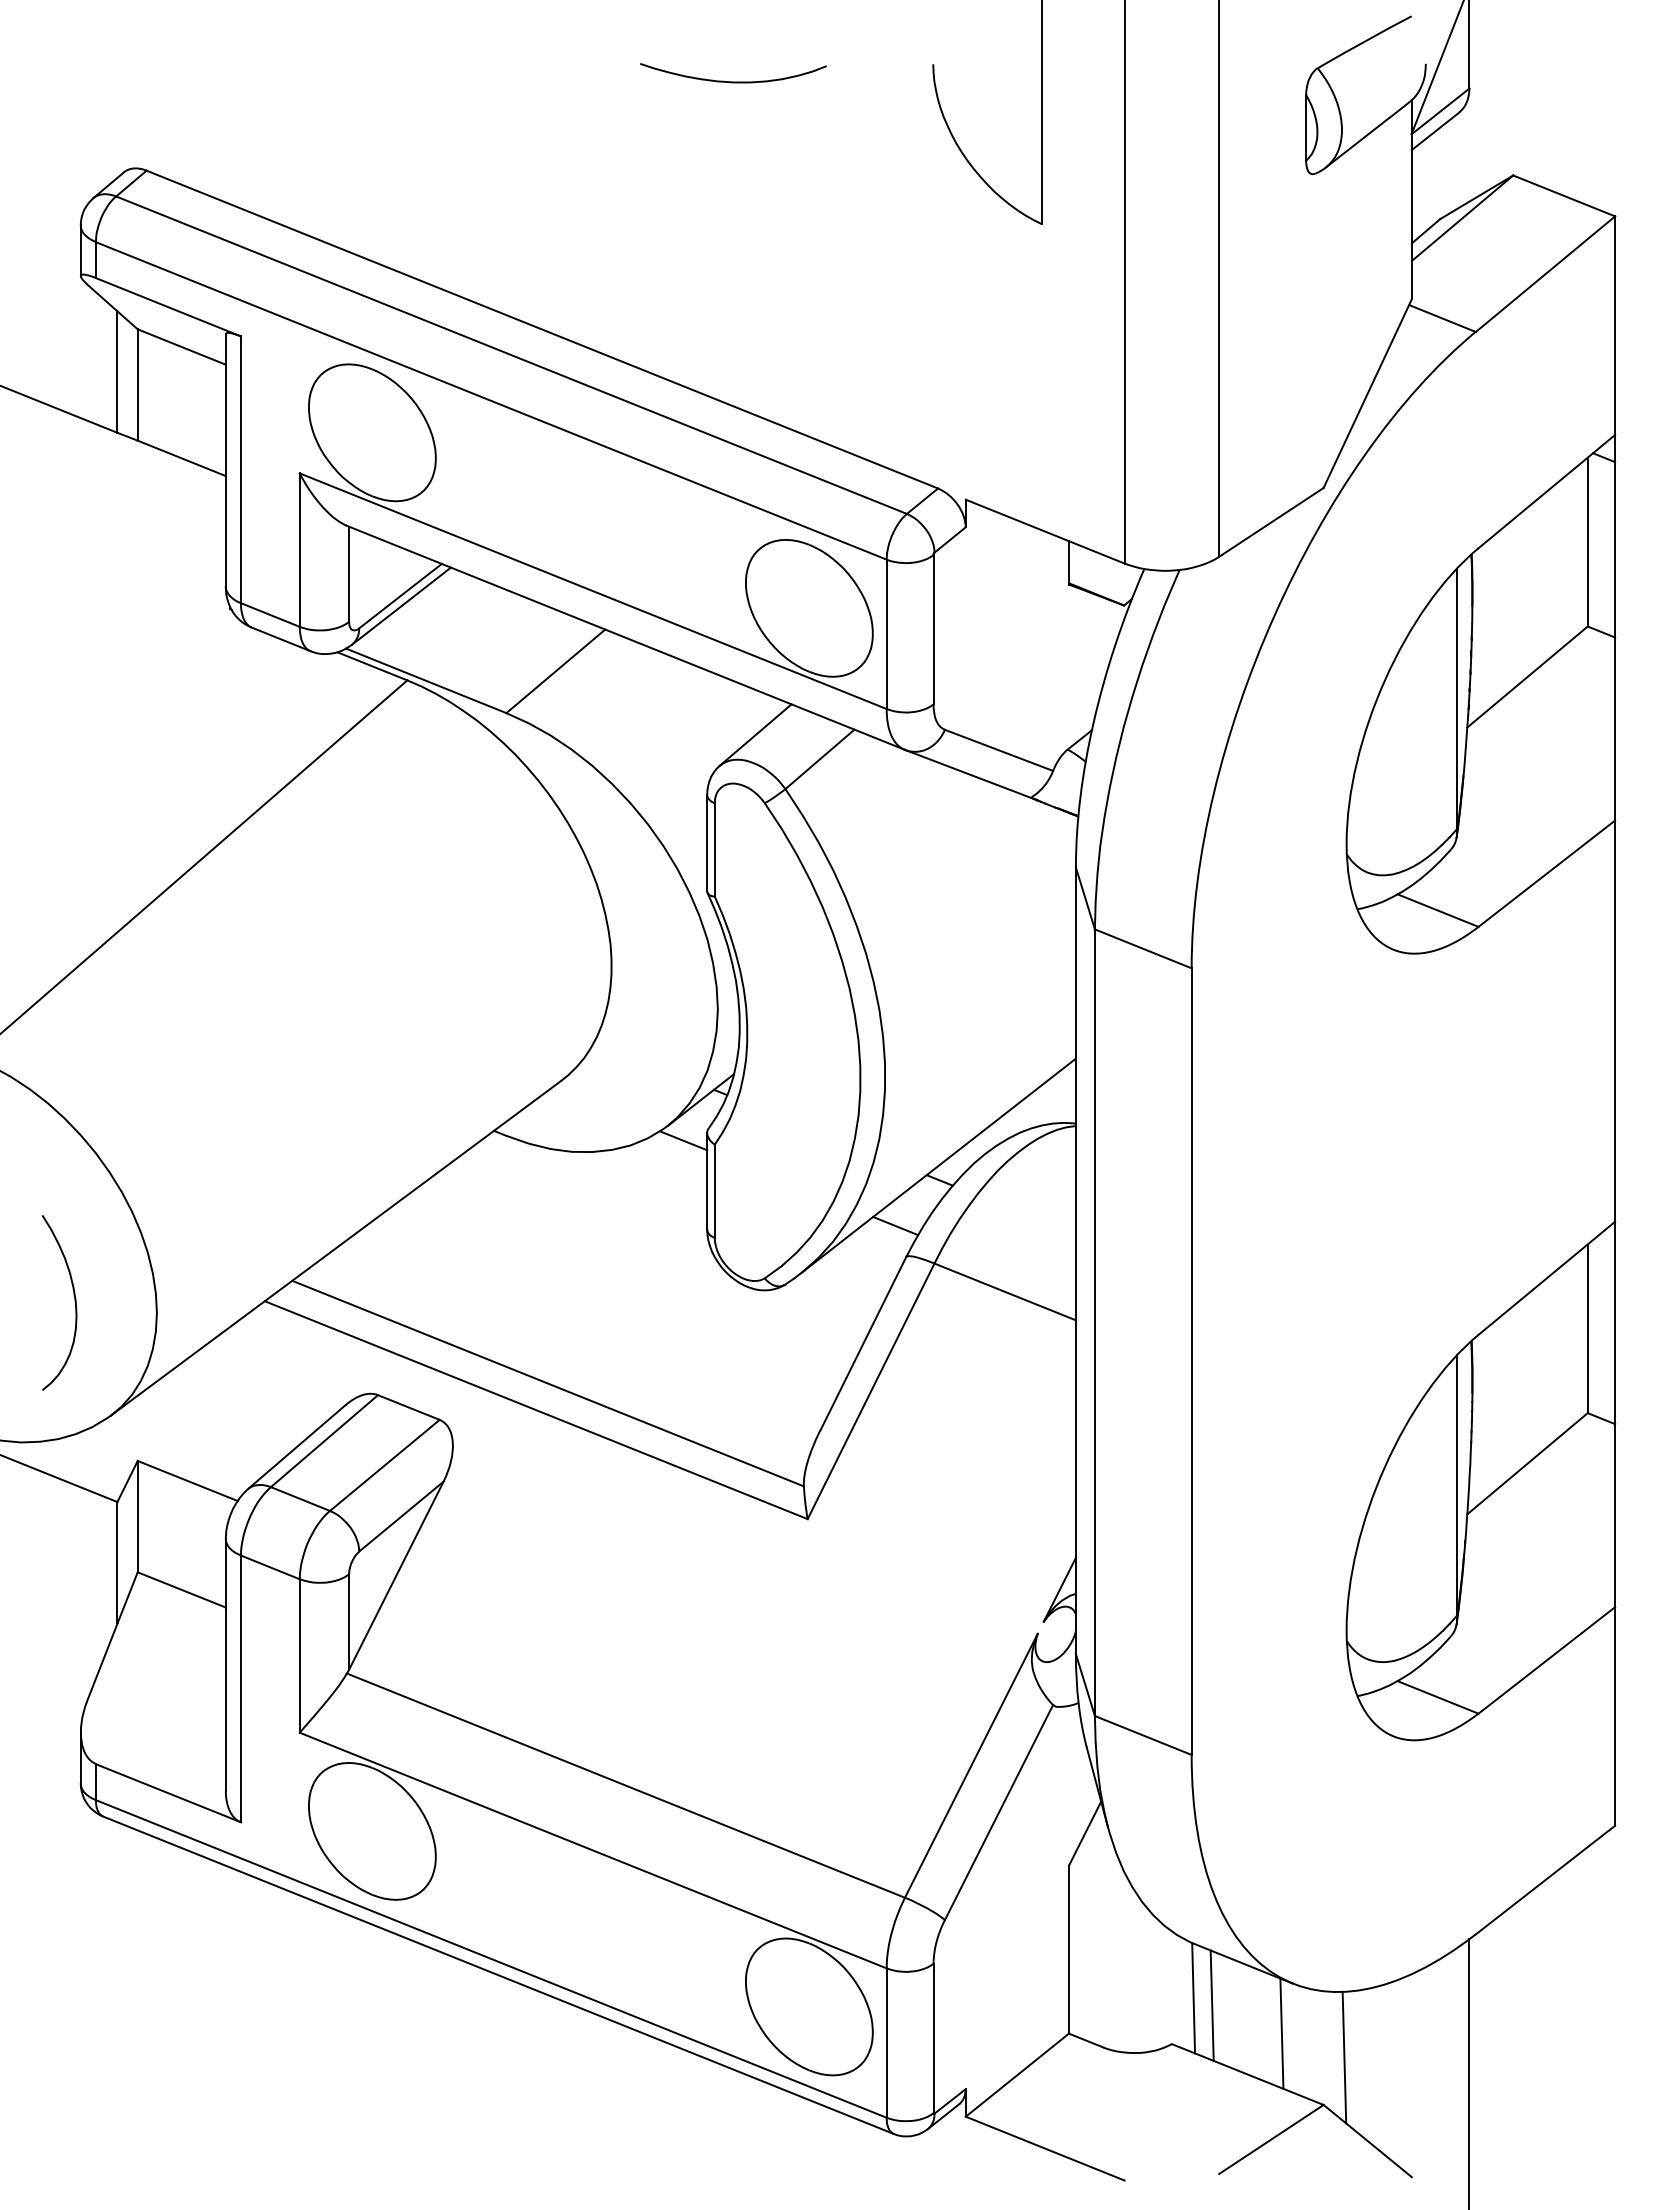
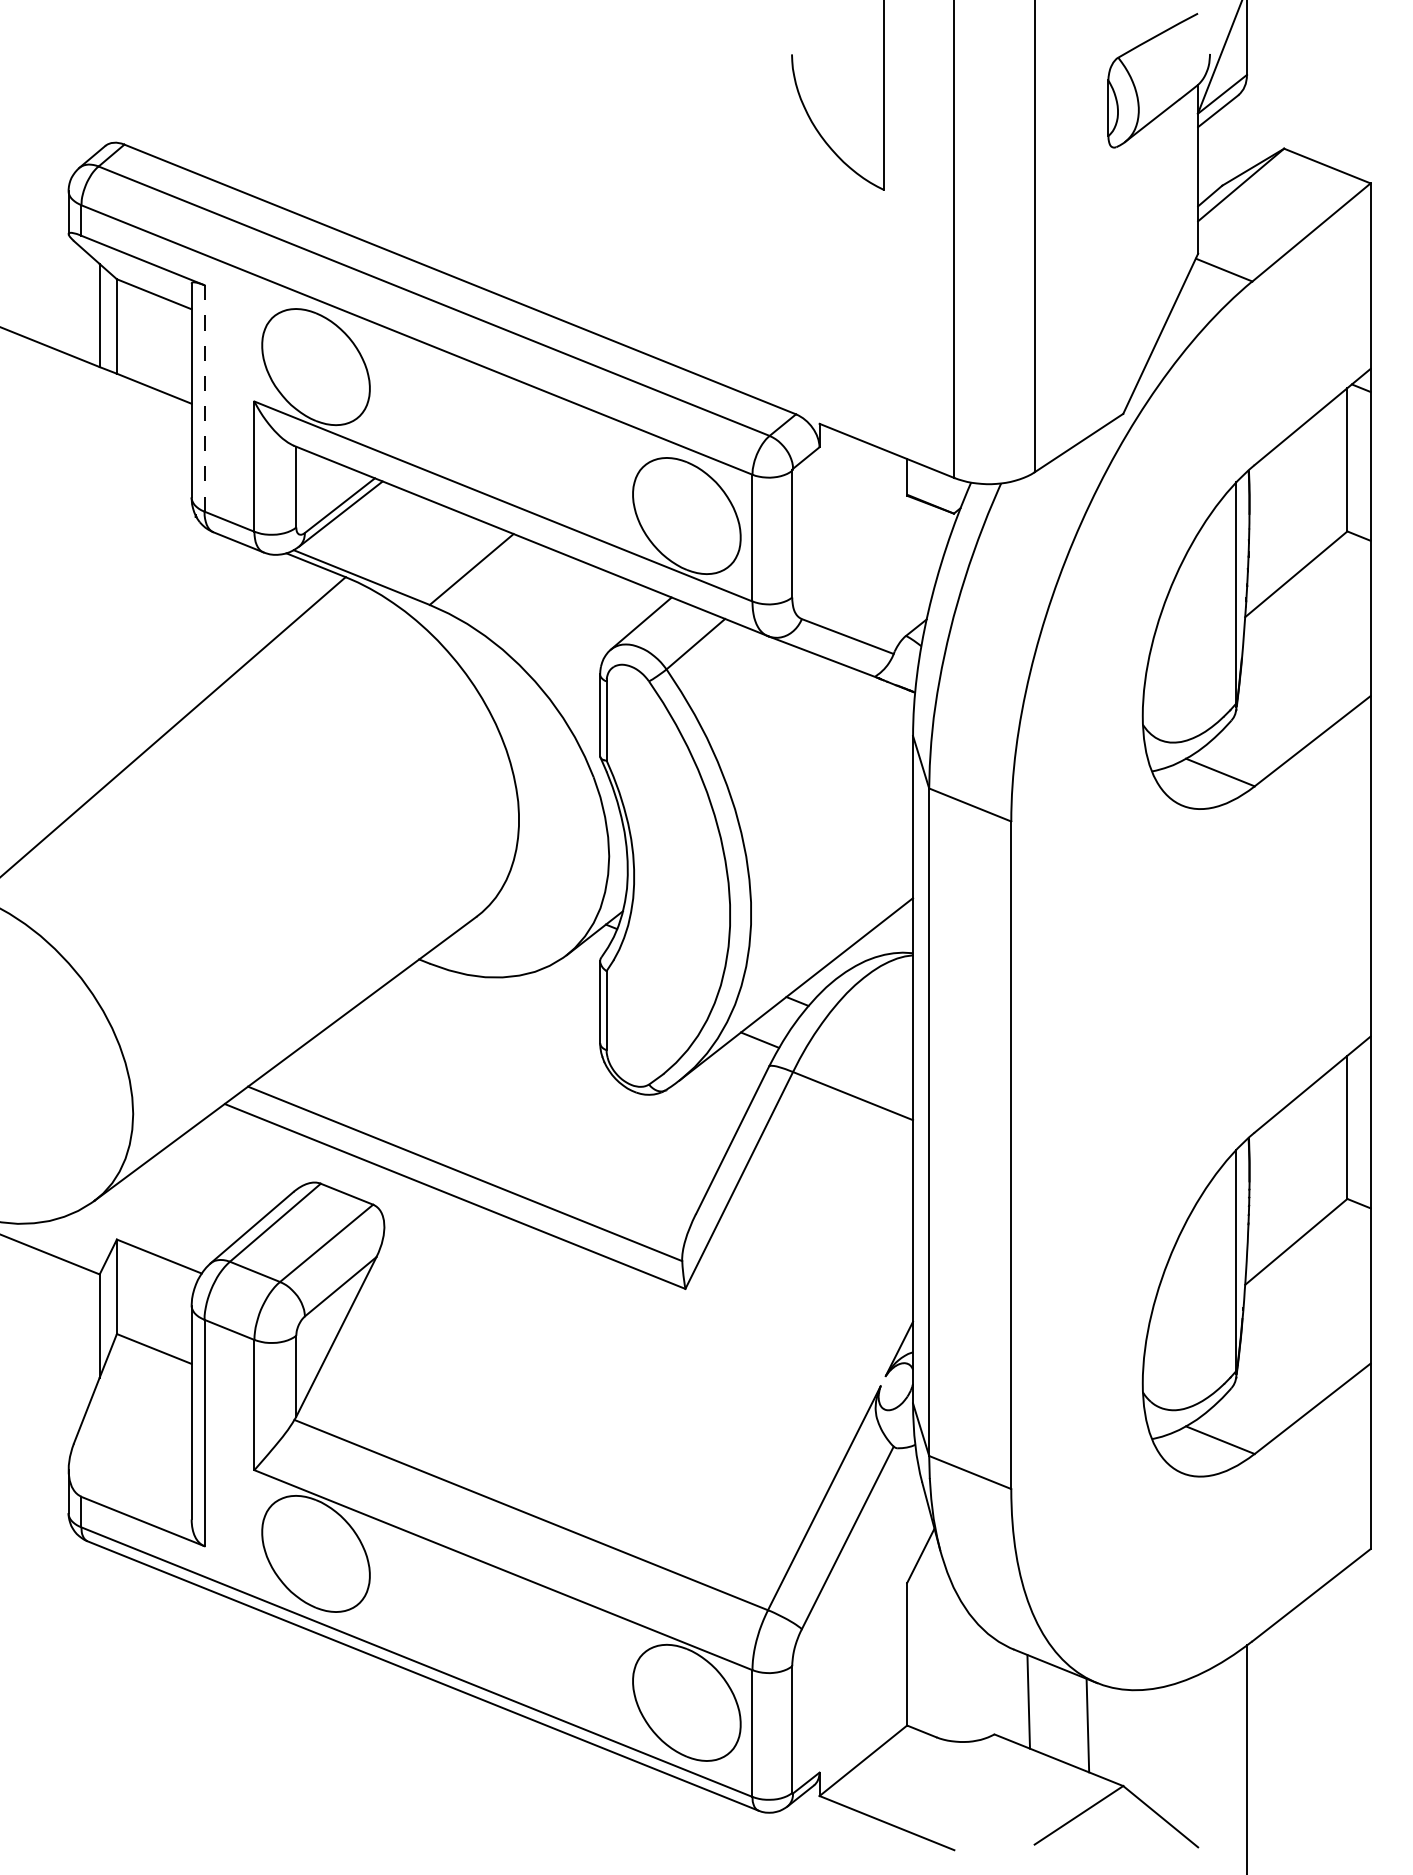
curve: (733, 81) -> (622, 68), removed
line: (241, 469) -> (204, 398), solid -> dashed
line: (683, 1140) -> (580, 967), removed
curve: (74, 1301) -> (63, 1104), removed
line: (1193, 1997) -> (1012, 1694), removed
line: (1344, 2057) -> (1140, 1745), removed

